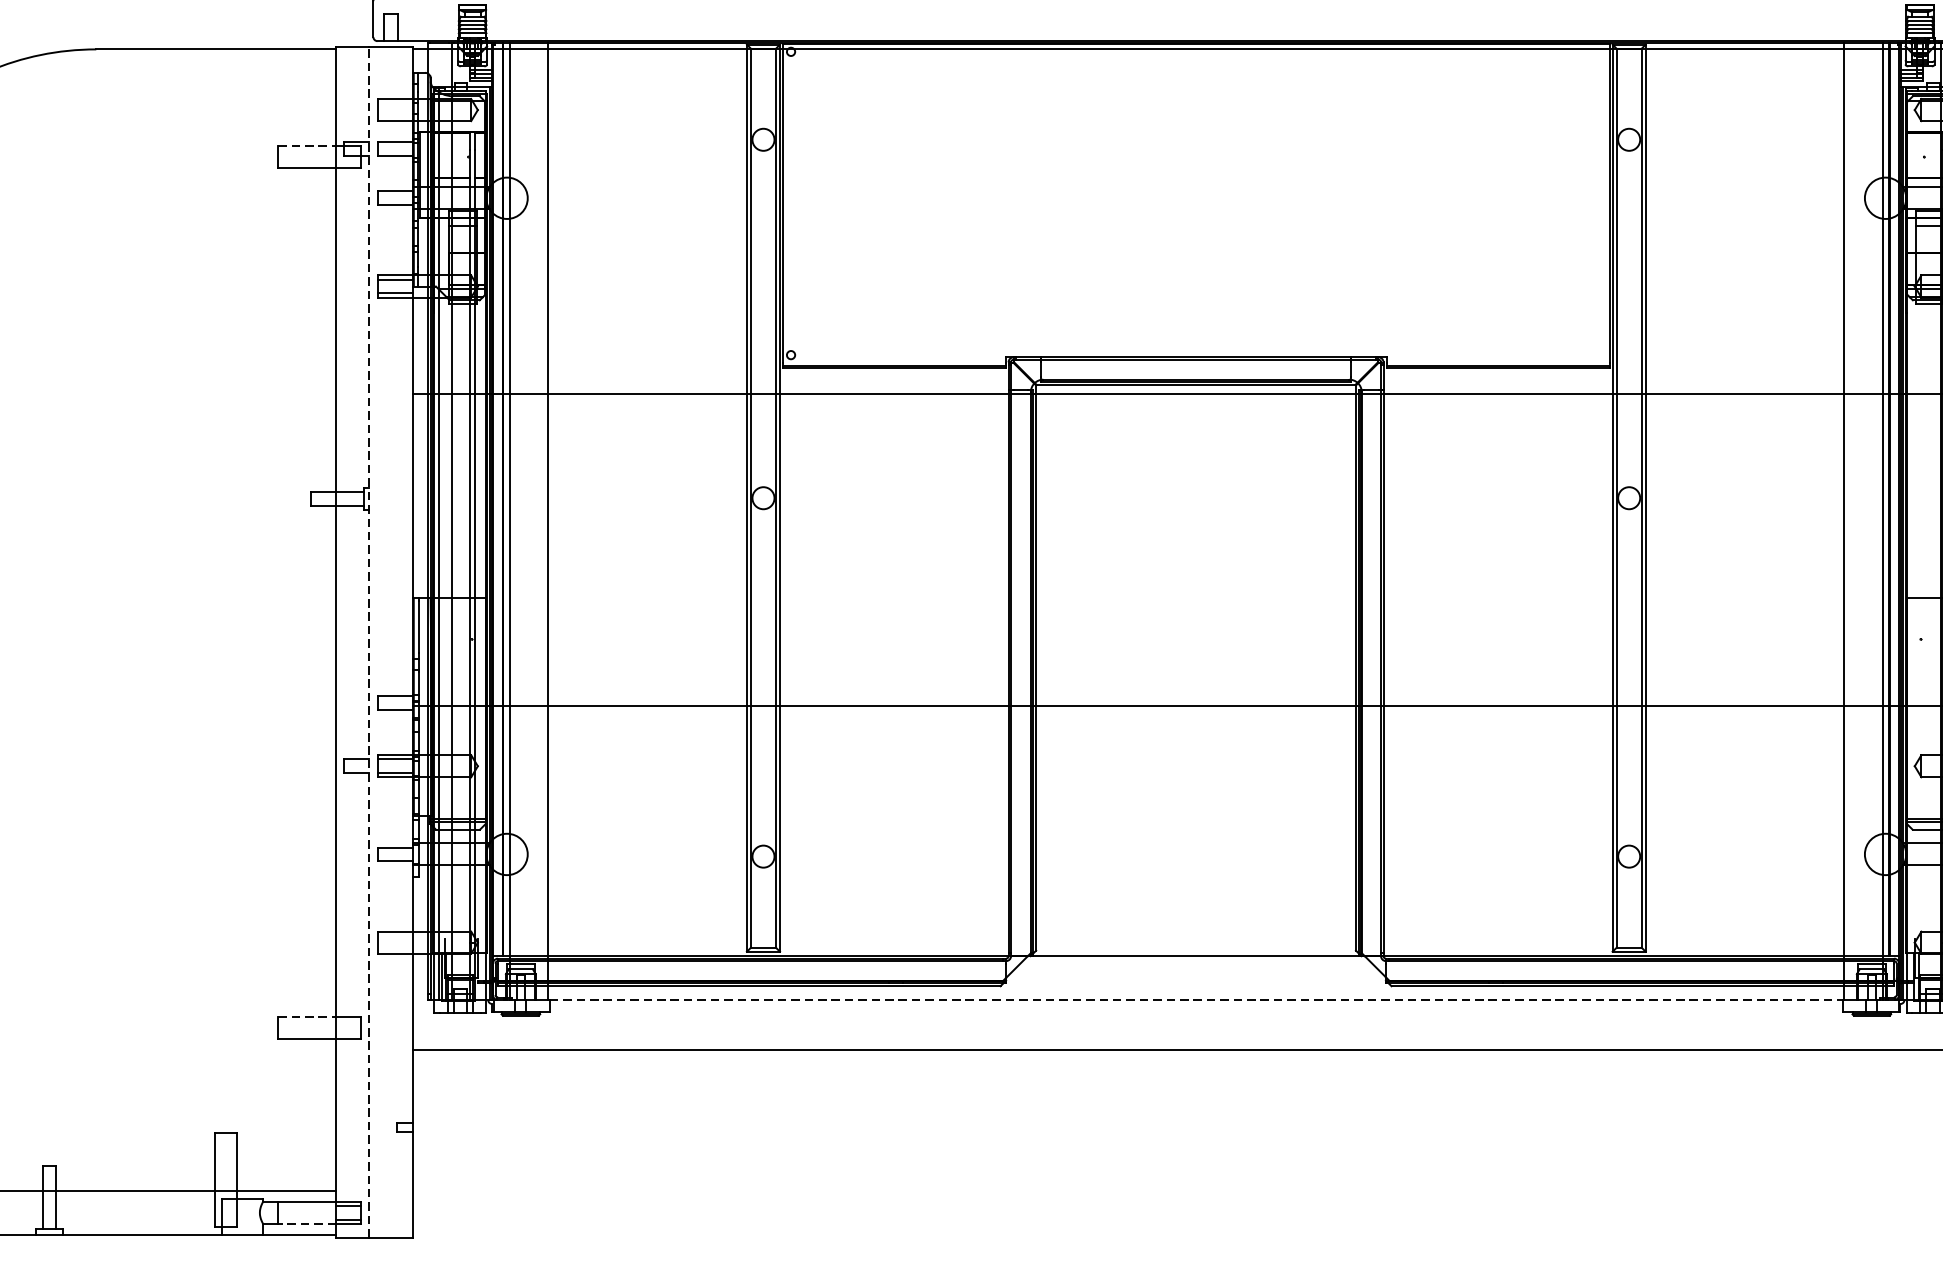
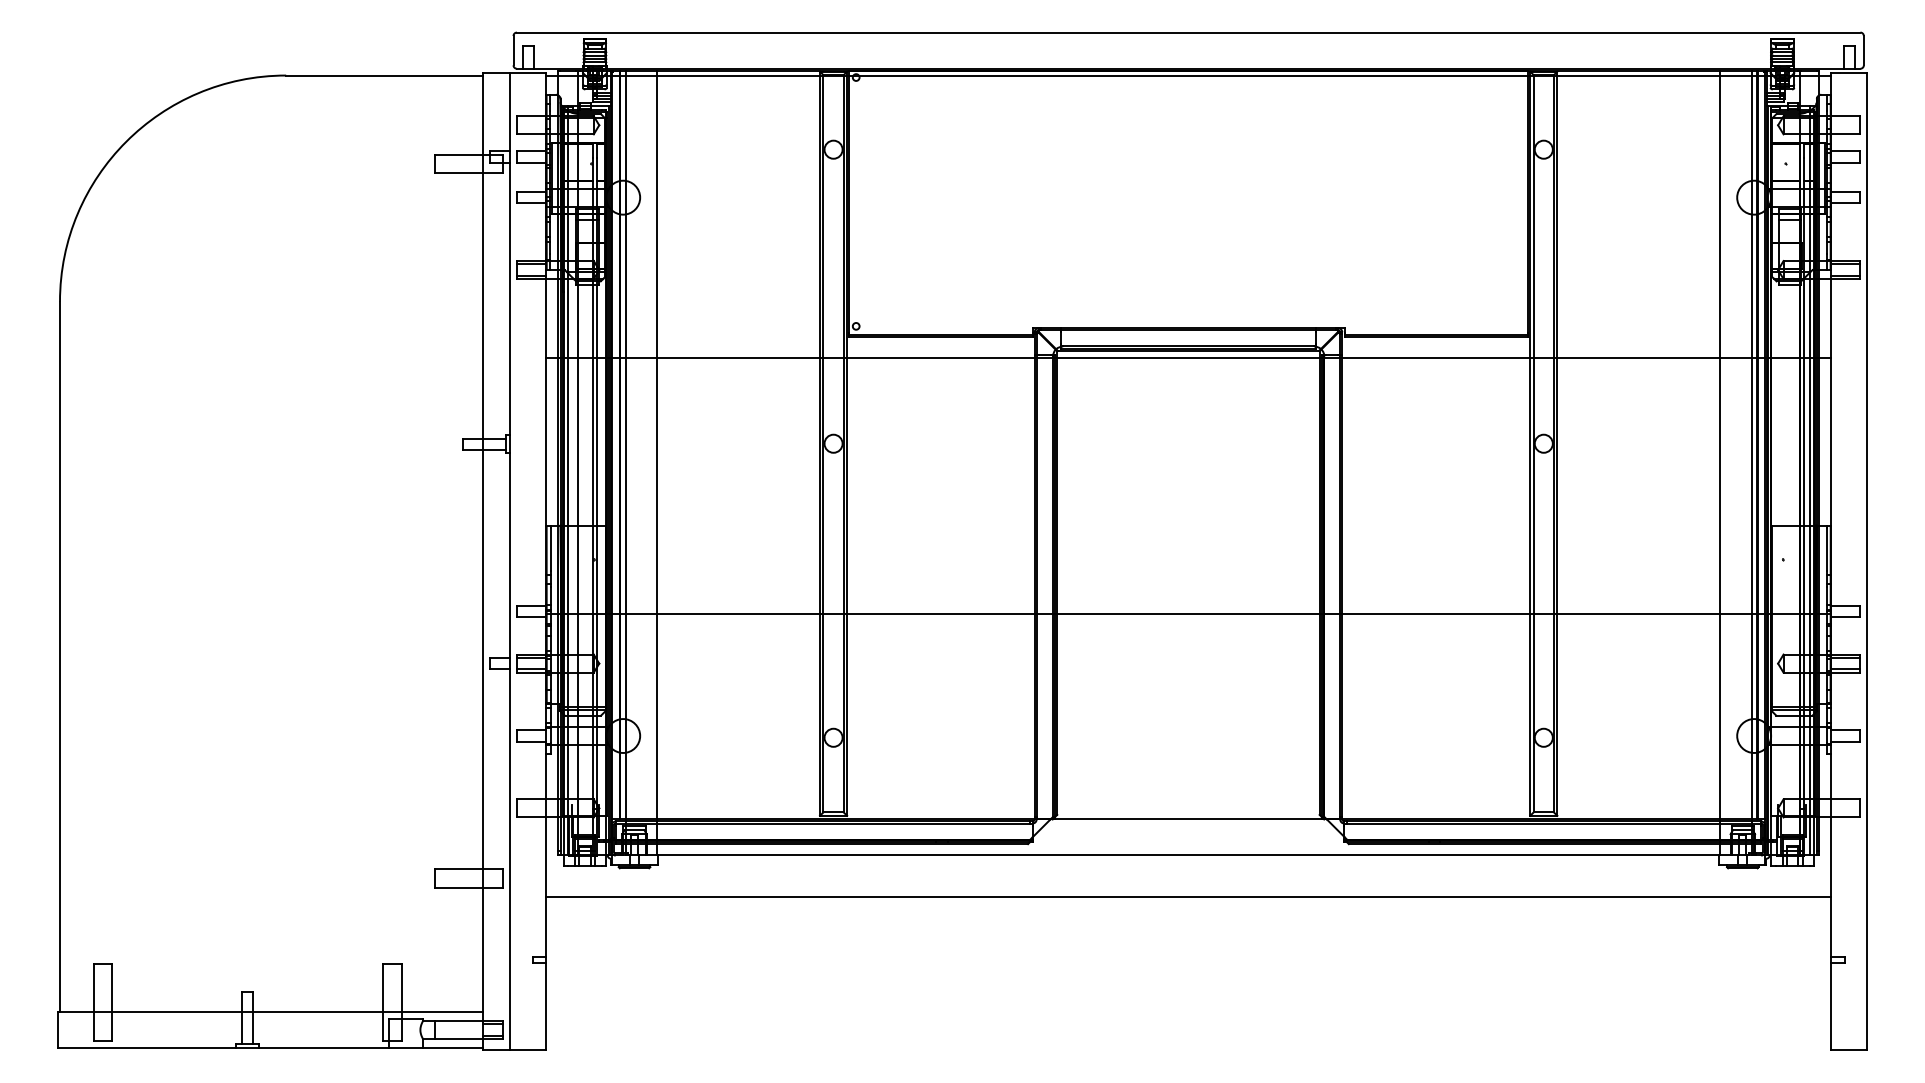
line: (307, 145) -> (459, 154), dashed -> solid
line: (369, 641) -> (510, 561), dashed -> solid
line: (1197, 1000) -> (1189, 855), dashed -> solid
line: (307, 1017) -> (459, 869), dashed -> solid
line: (307, 1224) -> (459, 1039), dashed -> solid

